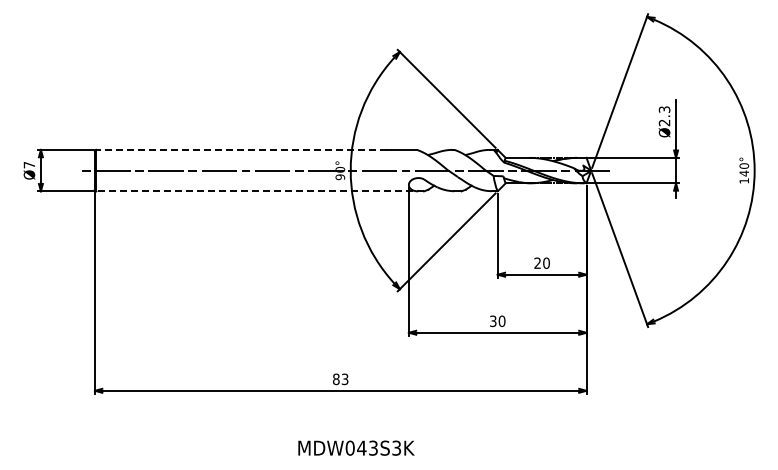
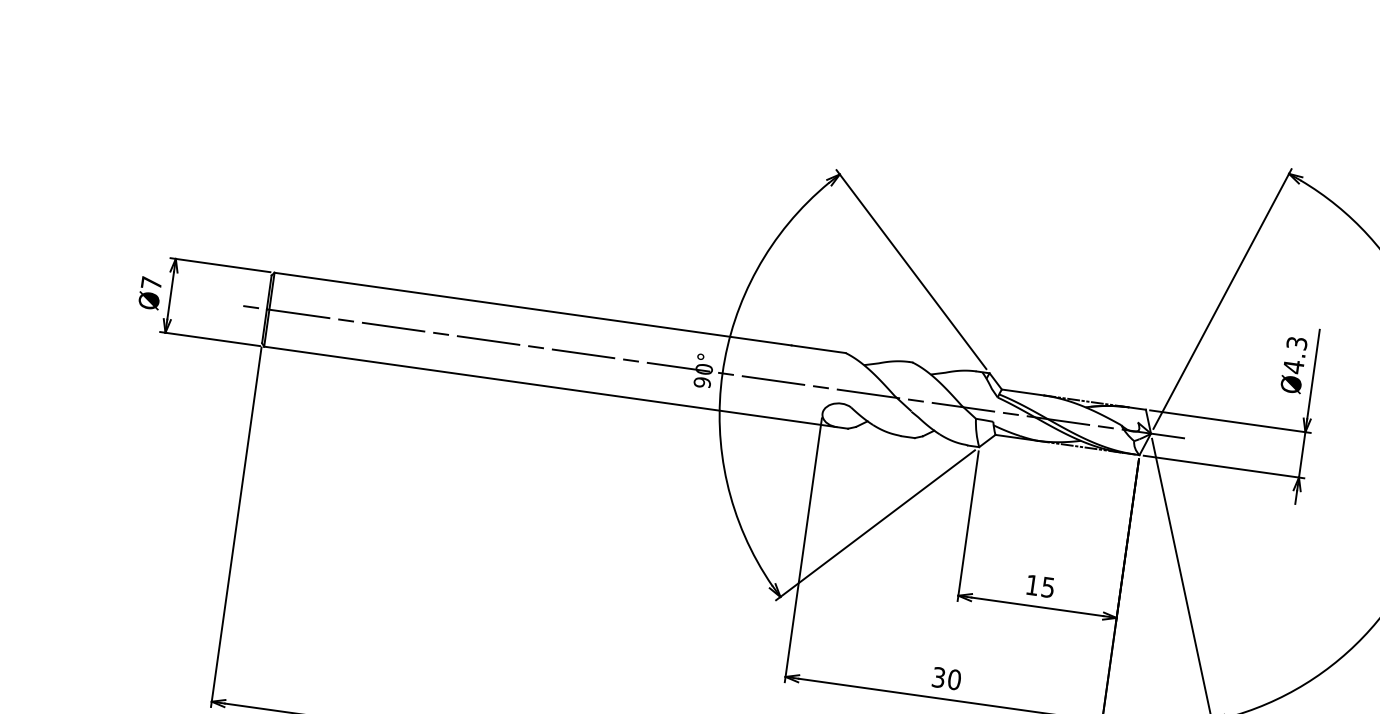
text: (664, 122) -> (1293, 366), Ø2.3 -> Ø4.3
line: (240, 149) -> (531, 308), dashed -> solid
line: (260, 191) -> (556, 388), dashed -> solid
text: (541, 262) -> (1039, 584), 20 -> 15

